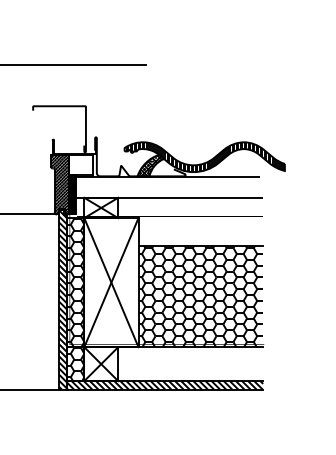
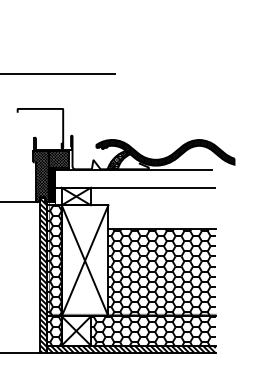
hatch: (80, 164) -> (58, 159), added
hatch: (190, 364) -> (153, 331), added

